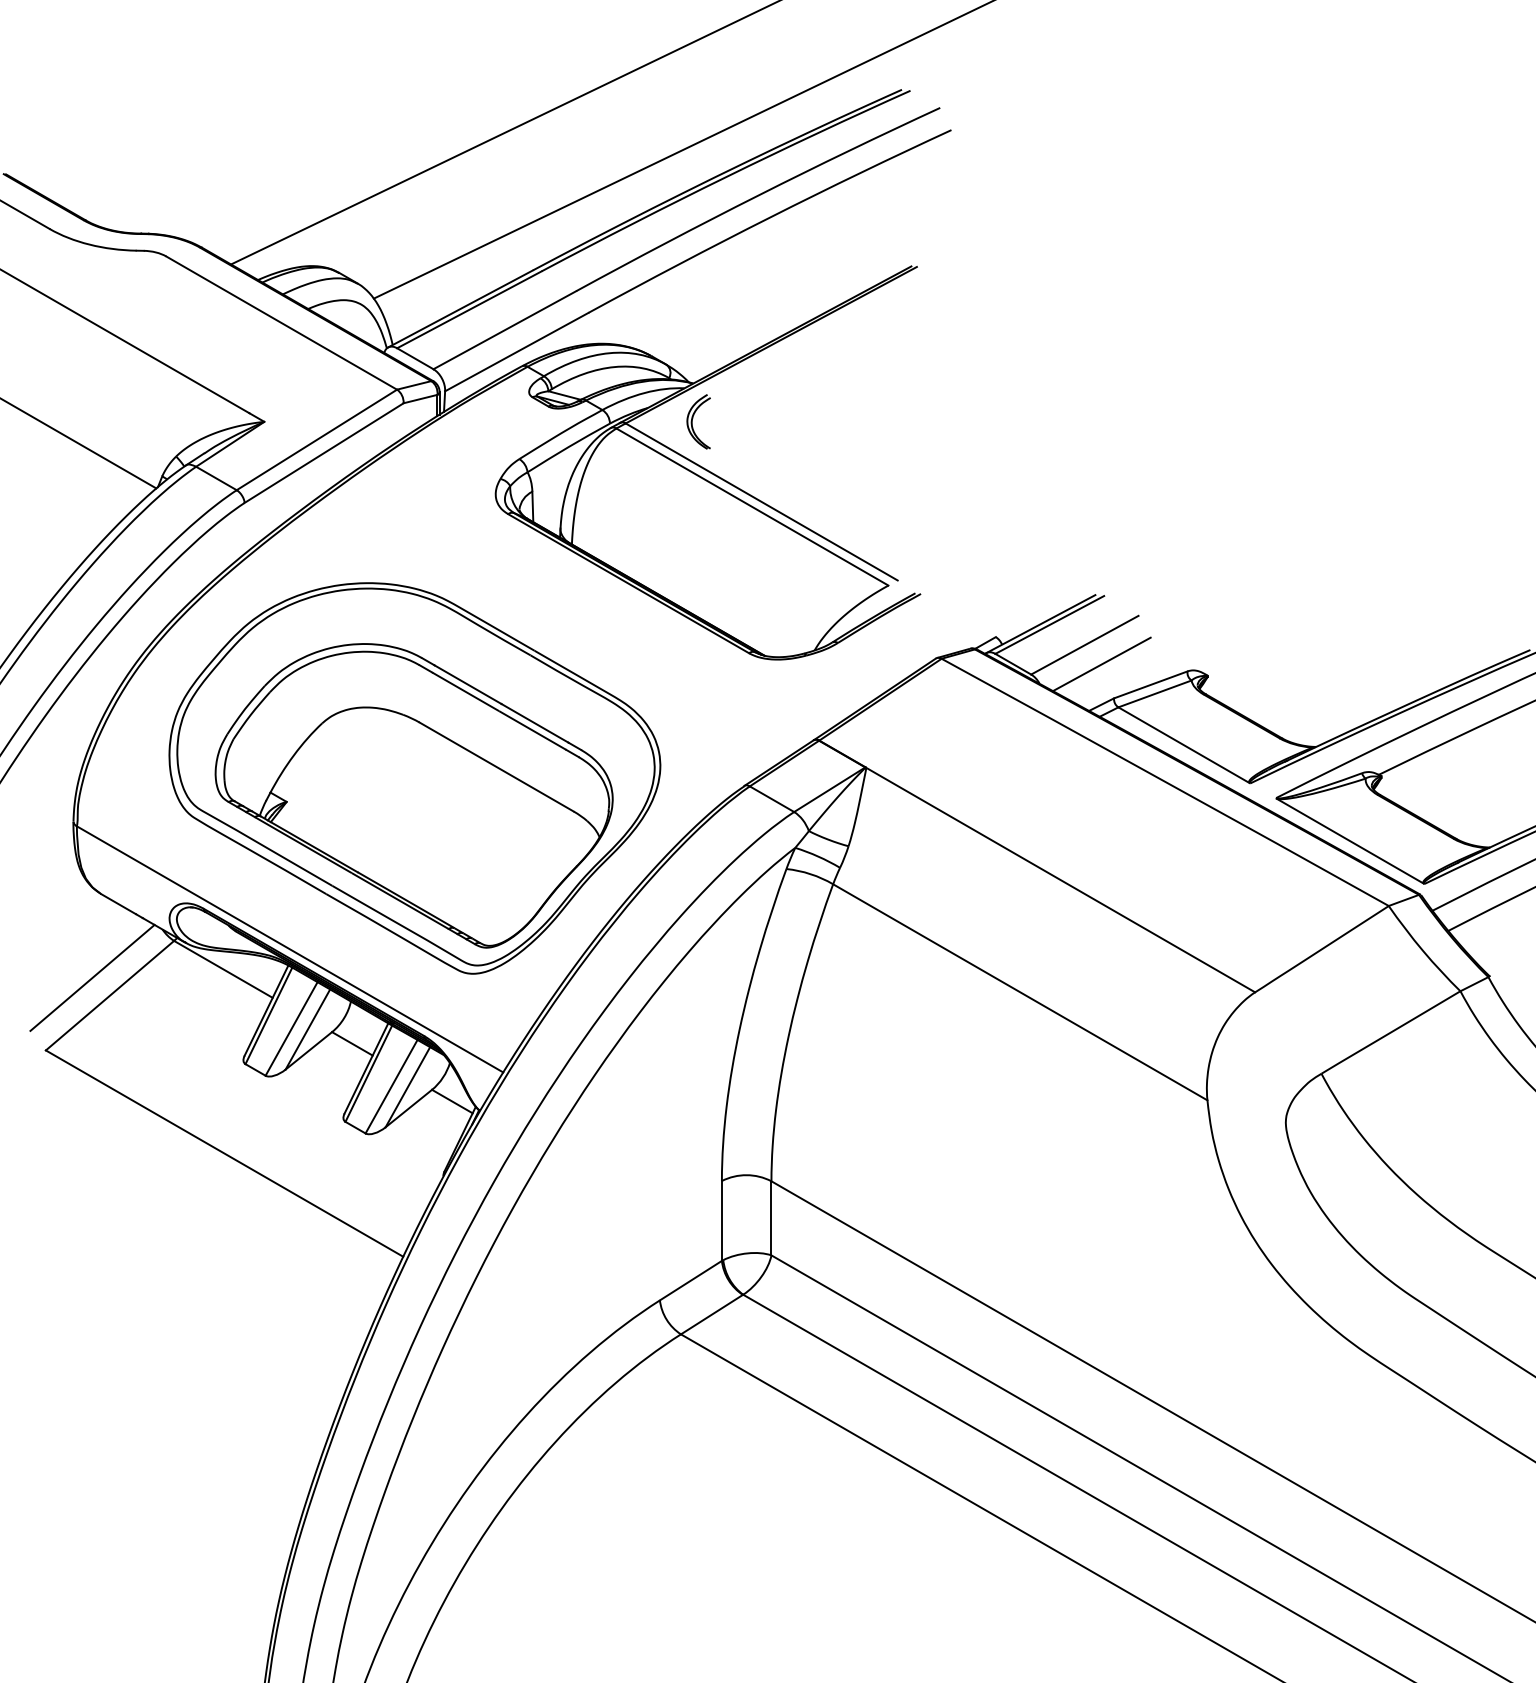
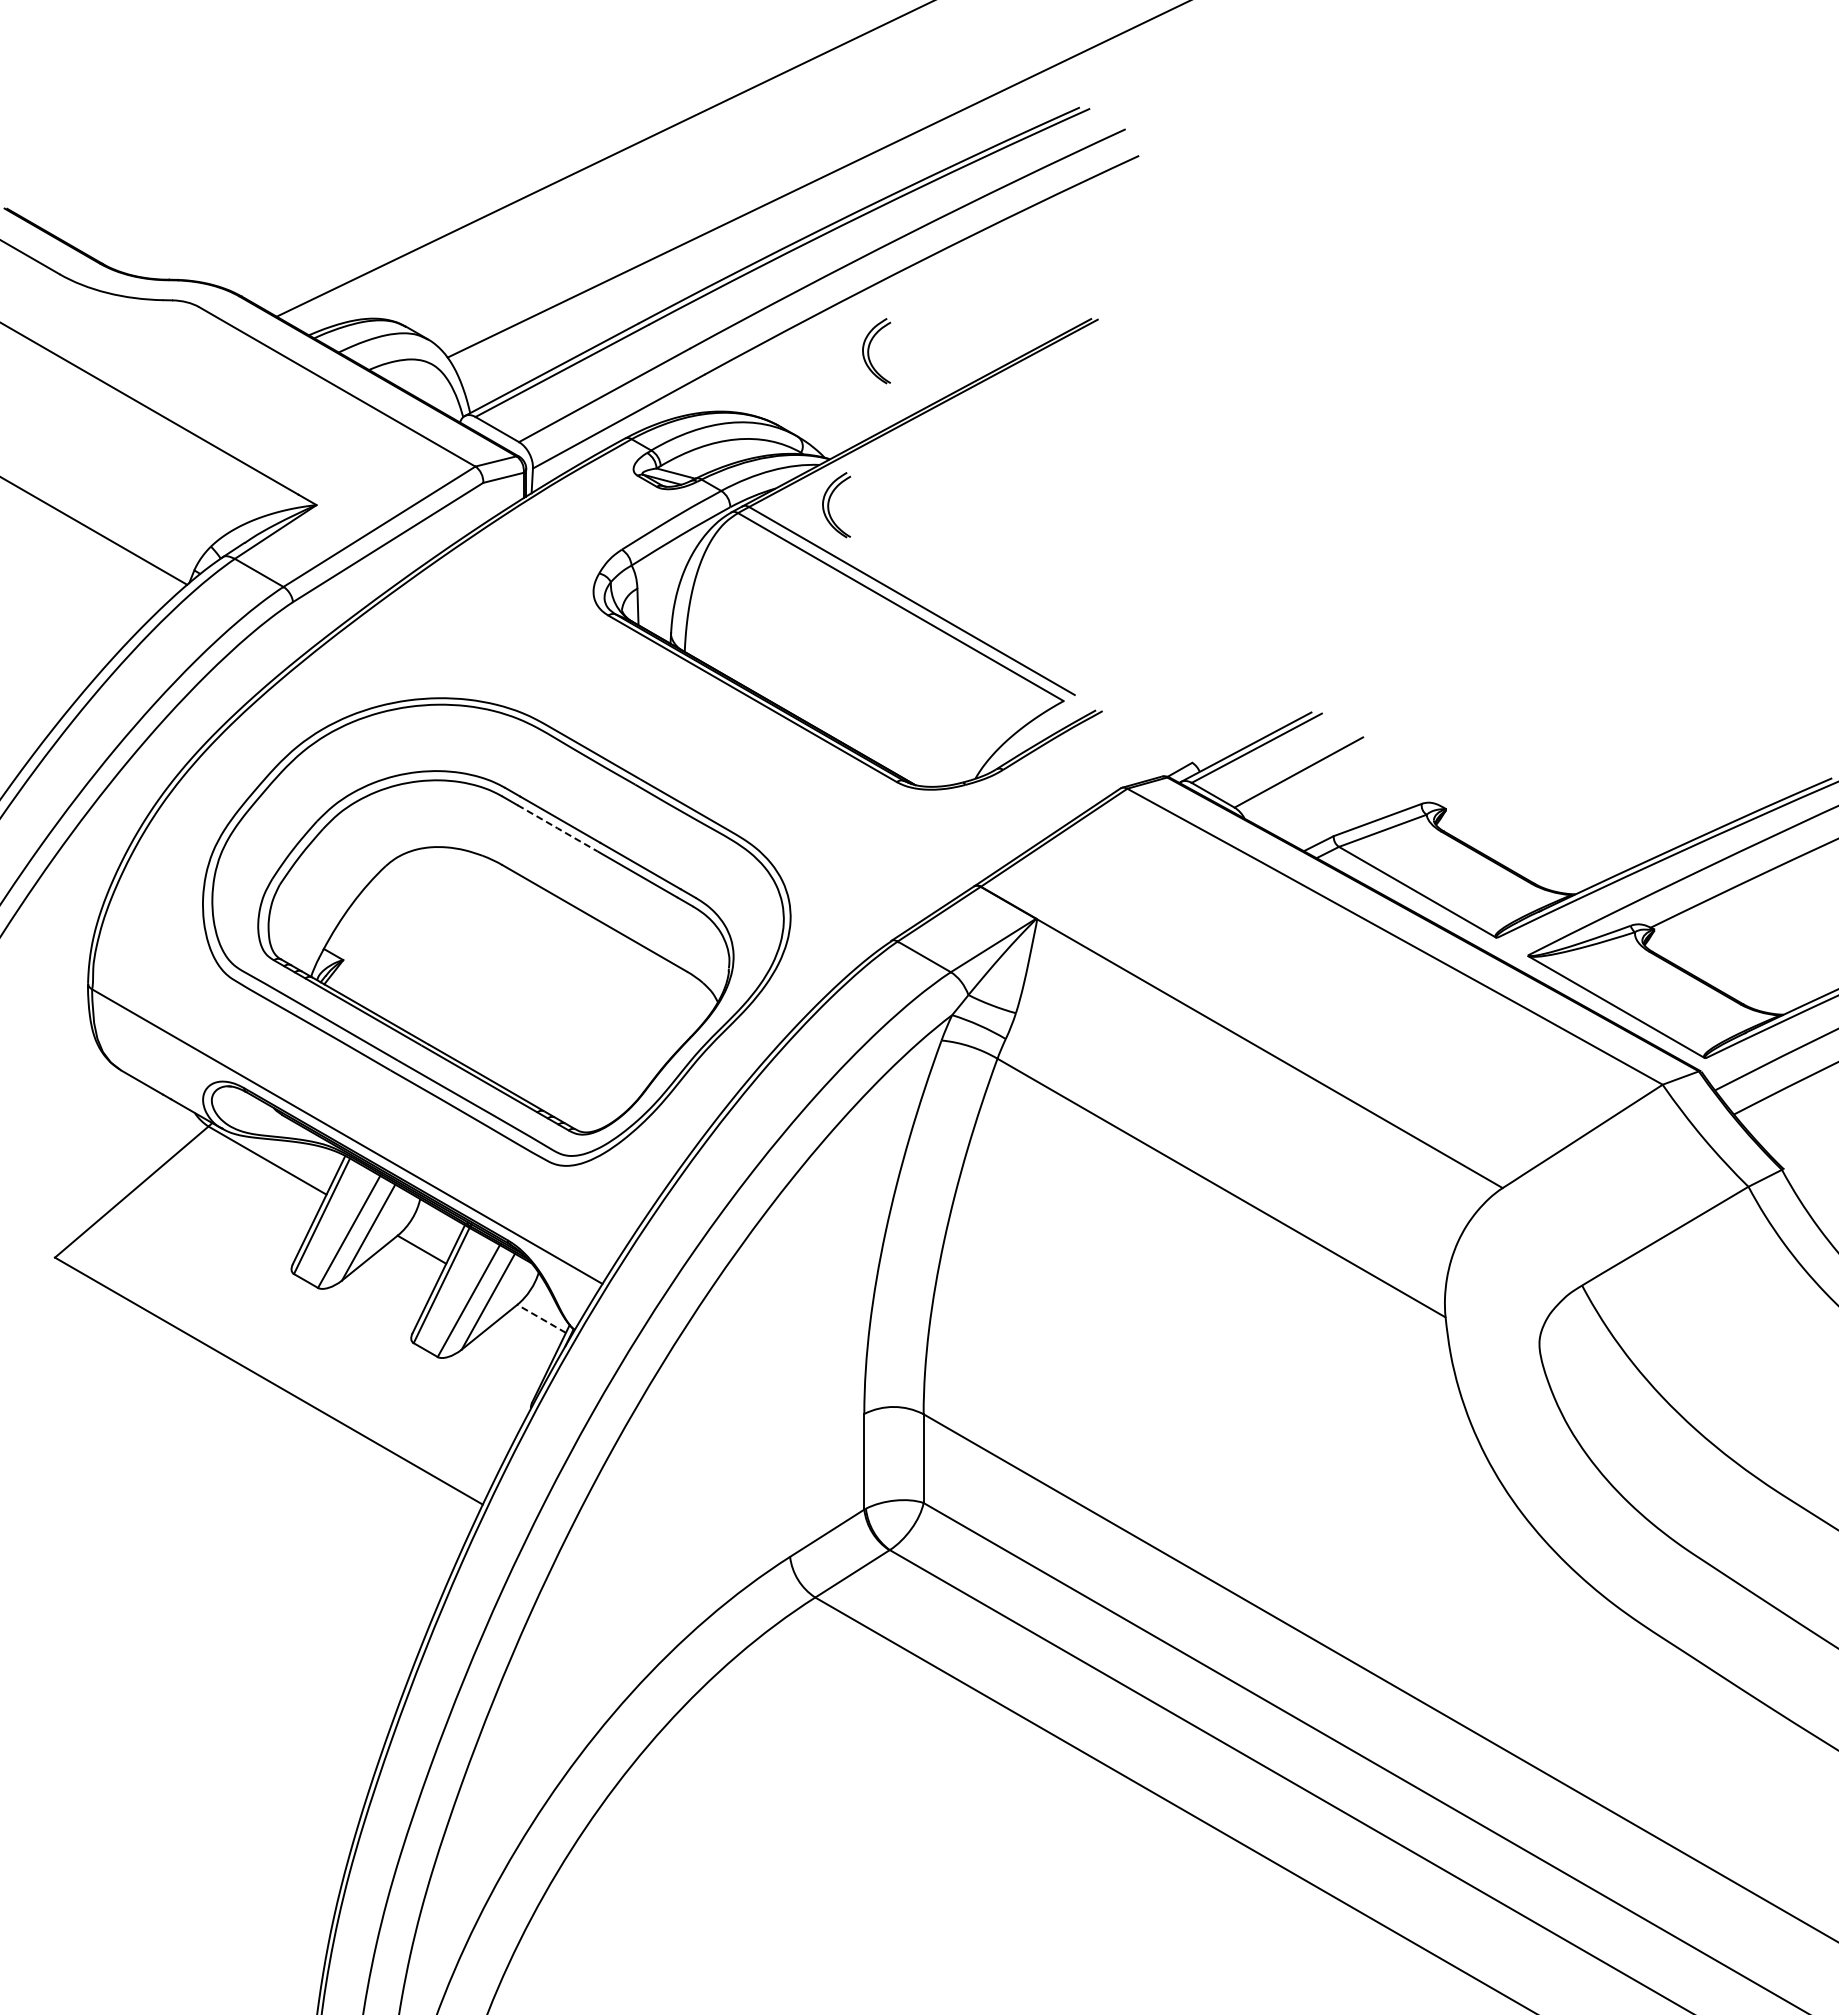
part: (726, 293) -> (869, 351), added
line: (1101, 664) -> (1318, 795), removed
line: (465, 691) -> (557, 828), solid -> dashed
line: (92, 977) -> (110, 1170), removed
line: (452, 1101) -> (541, 1318), solid -> dashed

